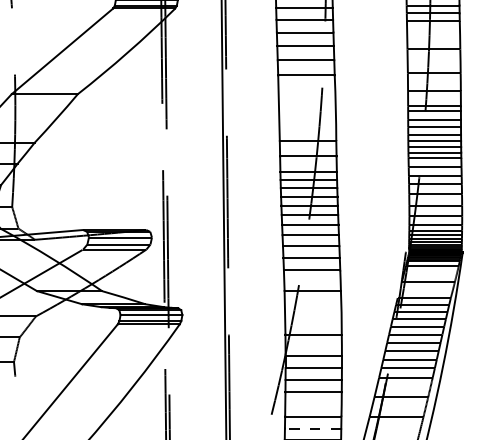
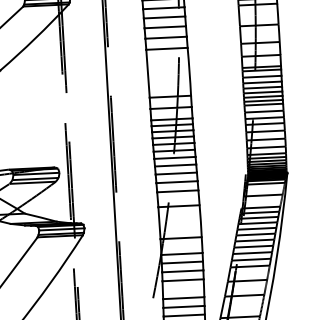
line: (312, 428) -> (183, 306), dashed -> solid

